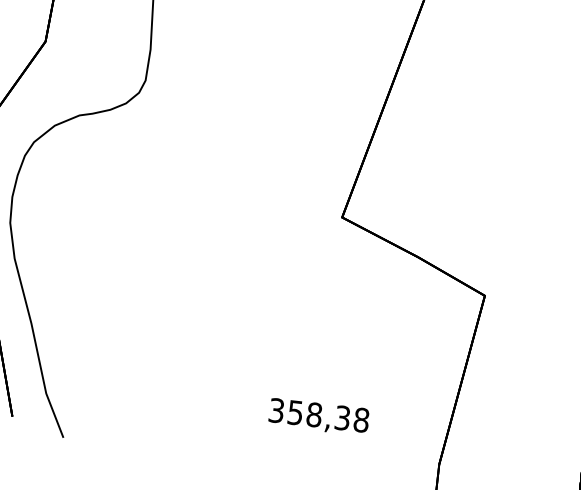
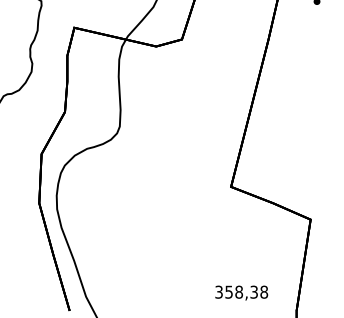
text: (318, 415) -> (241, 292), moved

